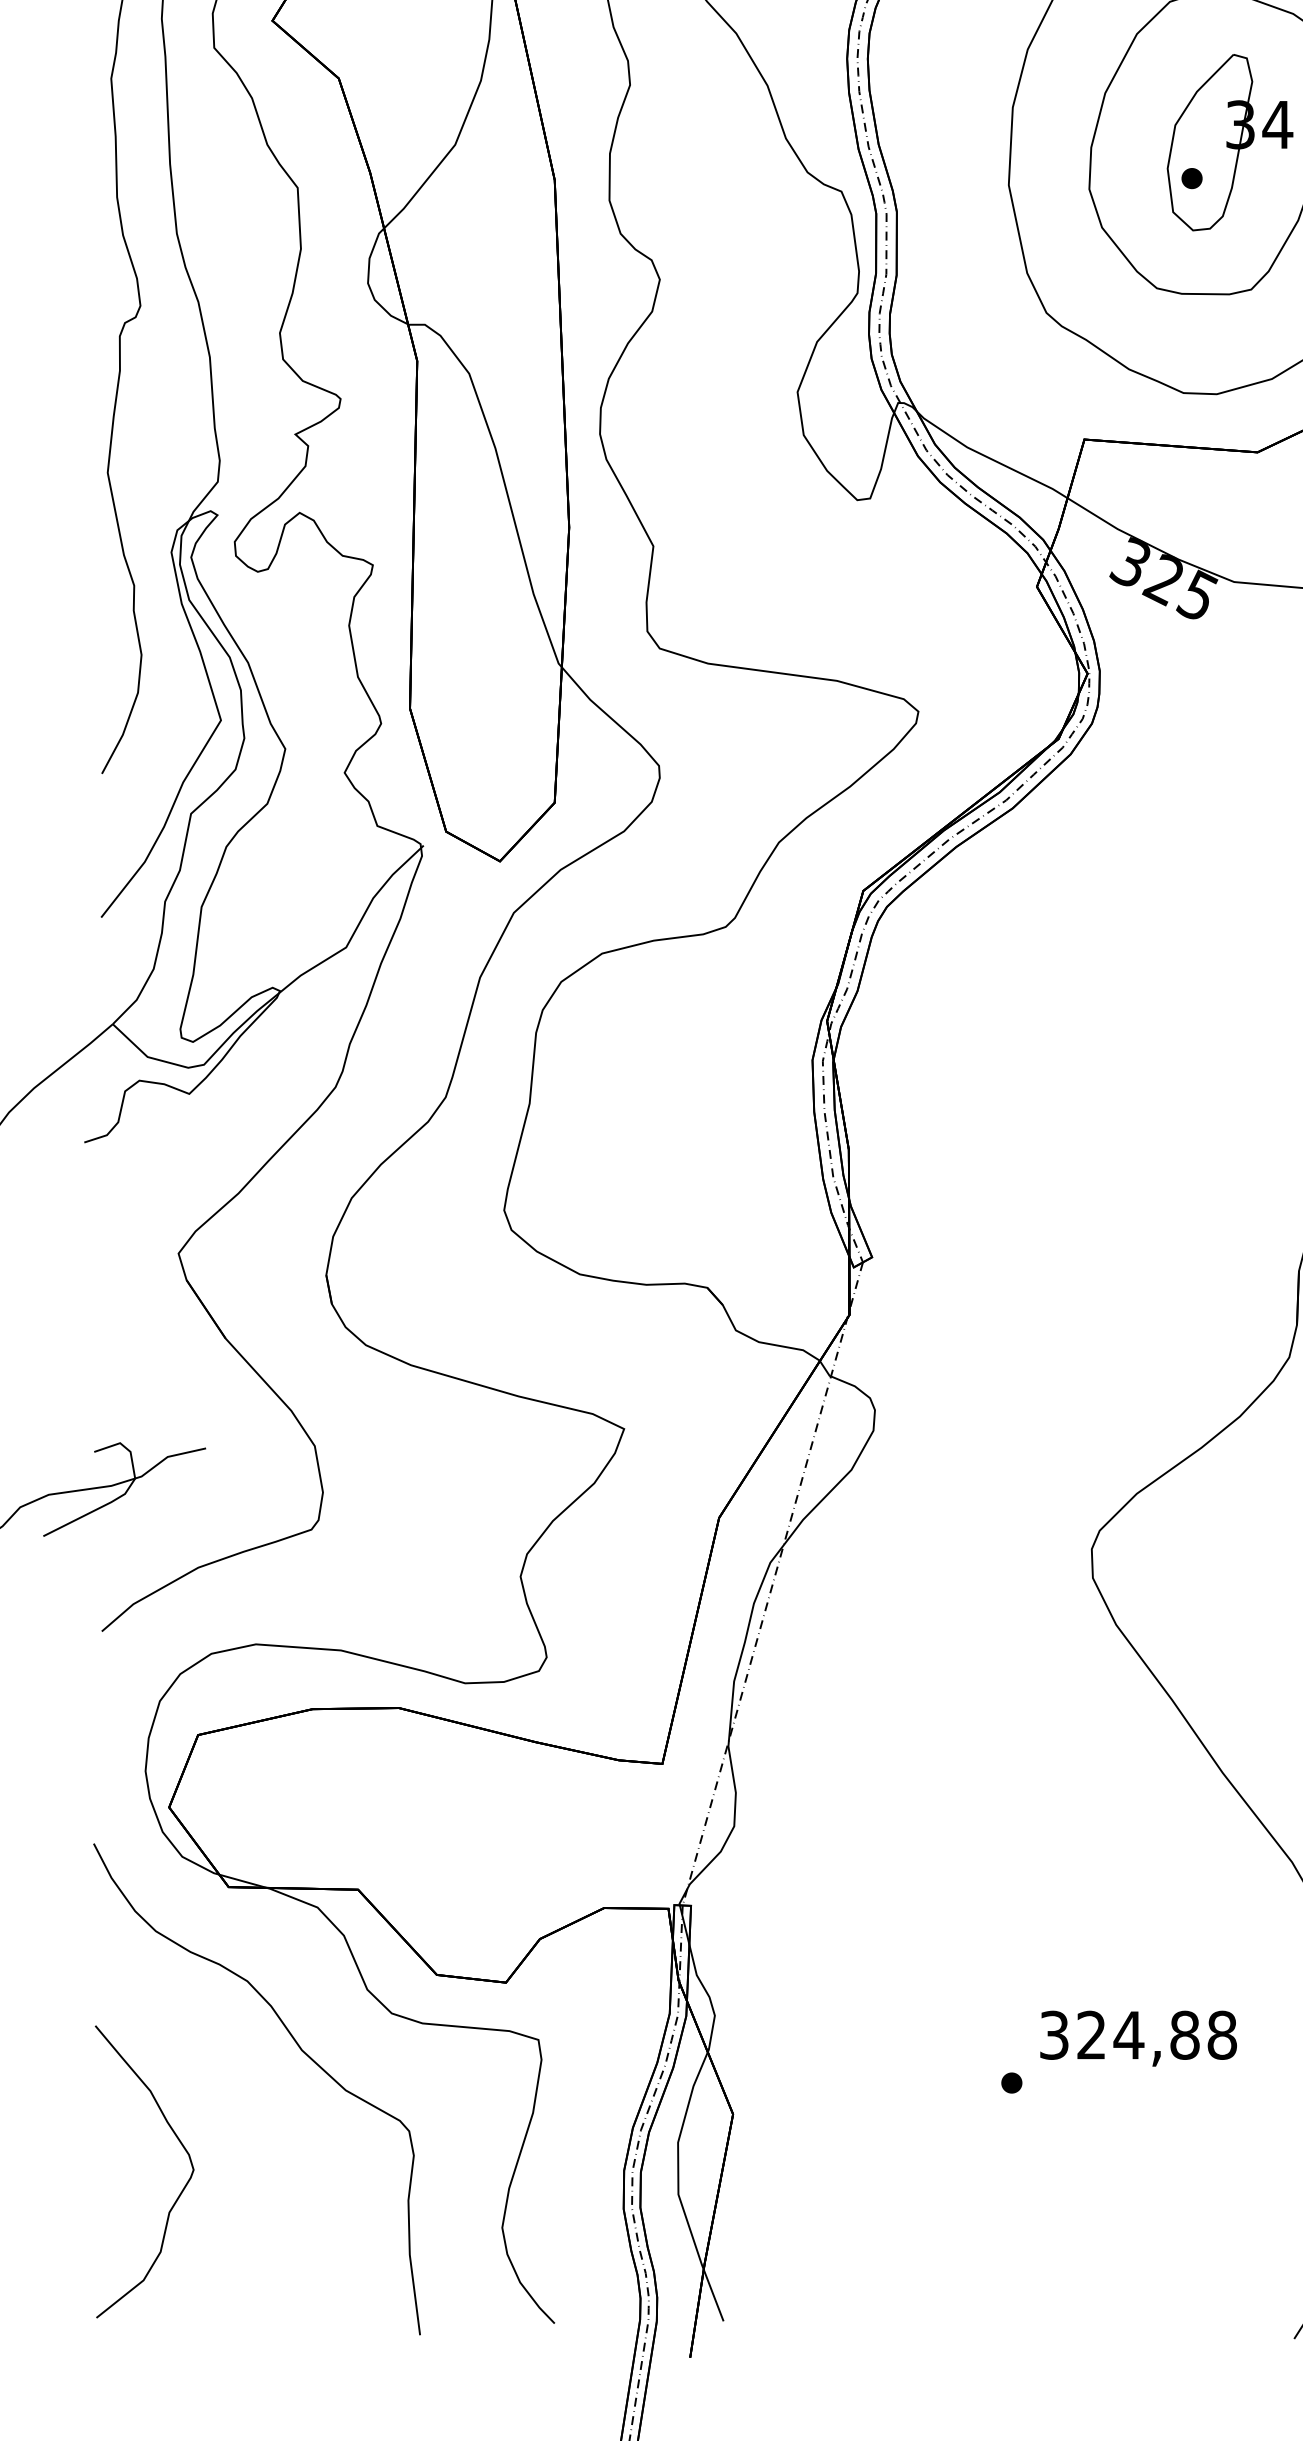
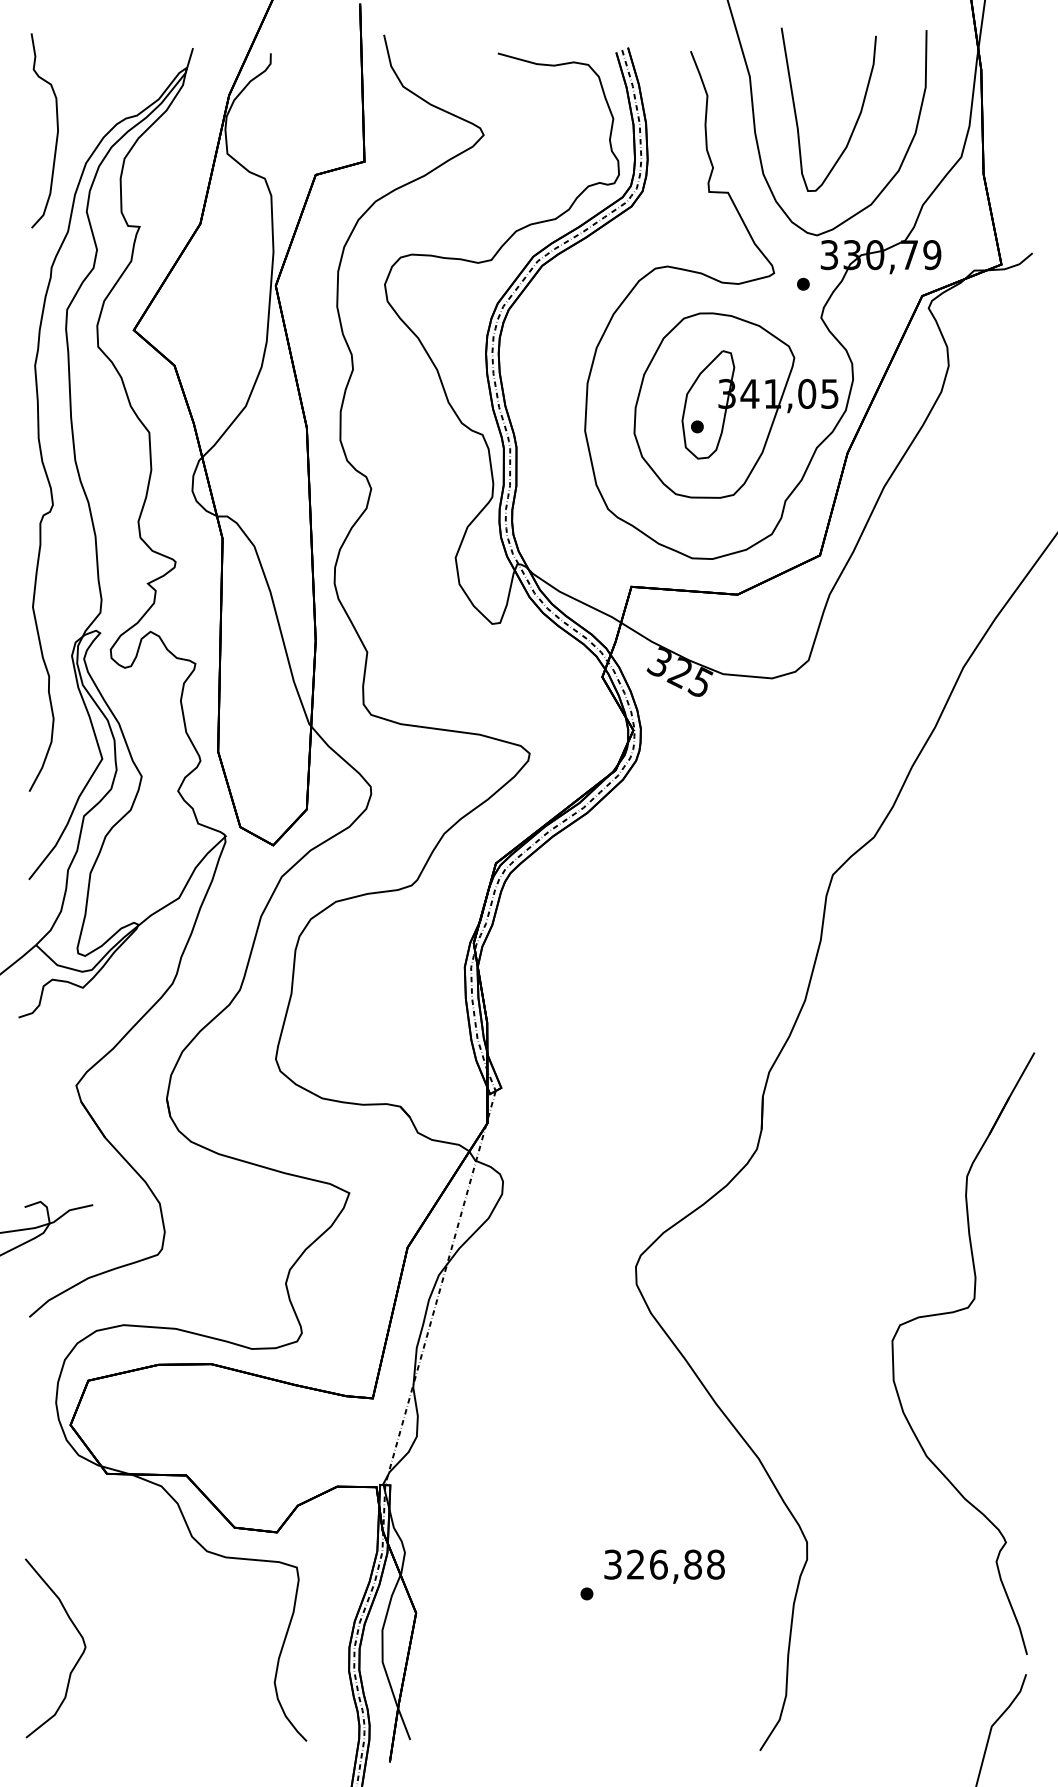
text: (1128, 2034) -> (658, 1564), 324,88 -> 326,88
curve: (297, 2048) -> (149, 1572), removed

